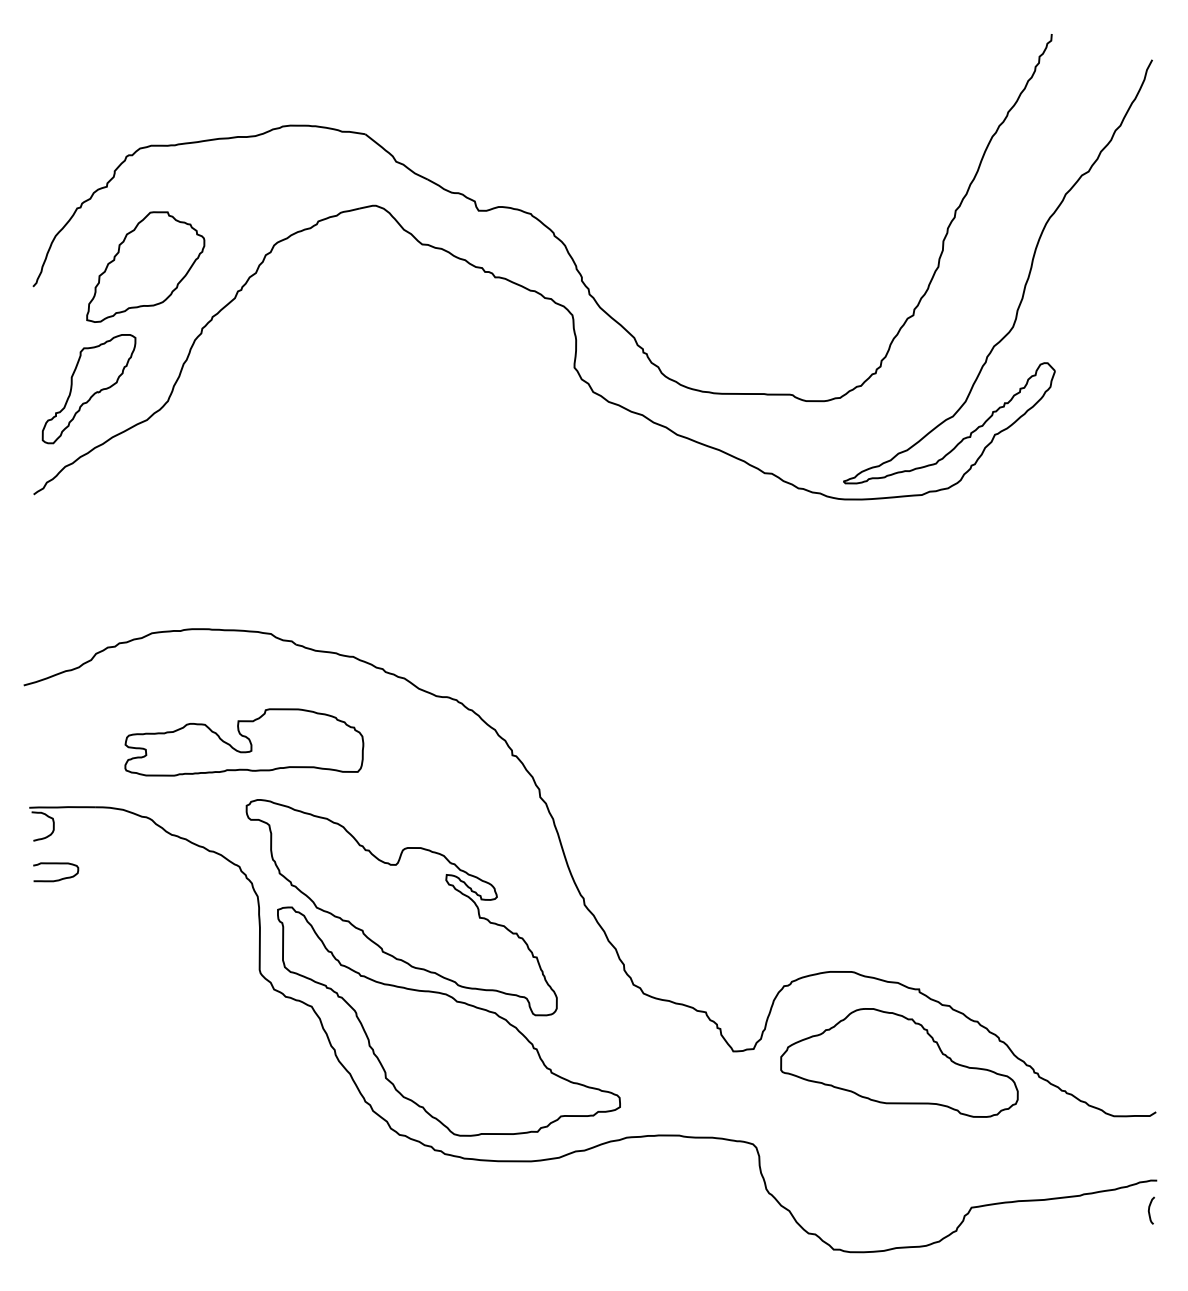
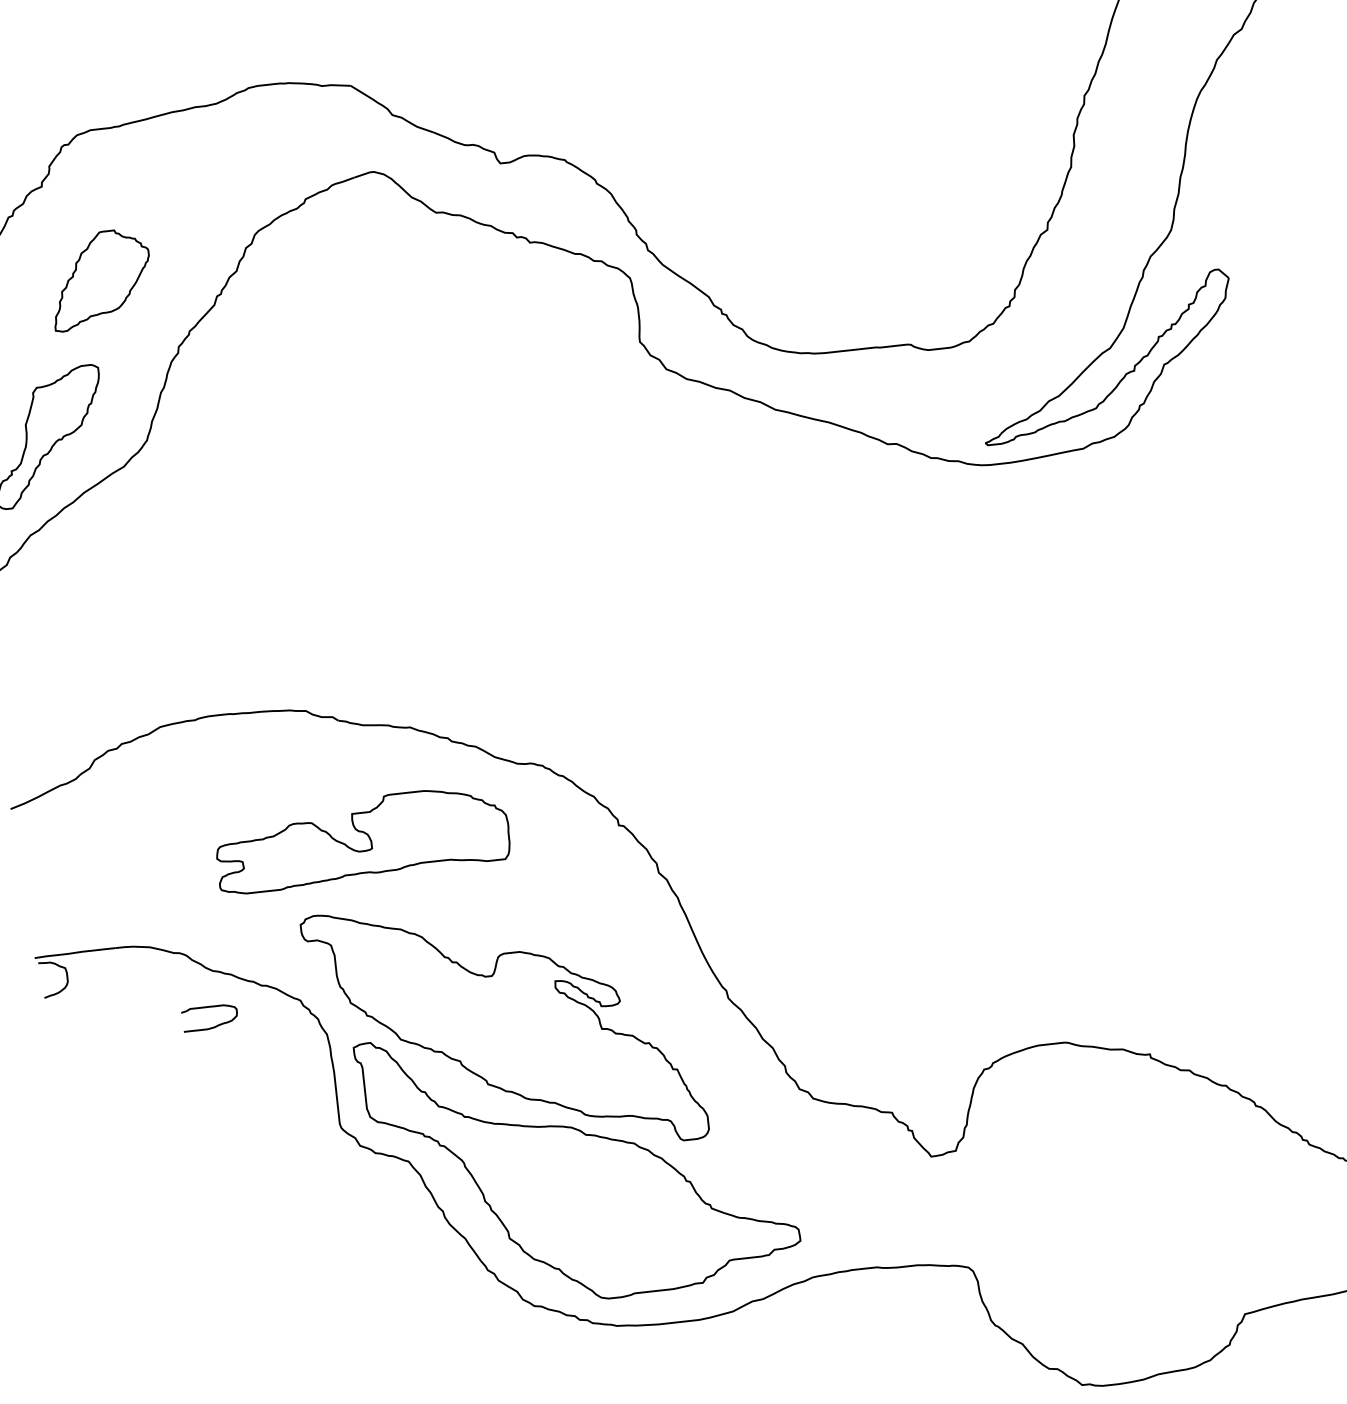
part: (145, 266) -> (100, 278), size x0.7
part: (244, 742) -> (362, 839), moved
curve: (56, 879) -> (211, 1026), moved
part: (899, 1062) -> (1136, 1146), removed

